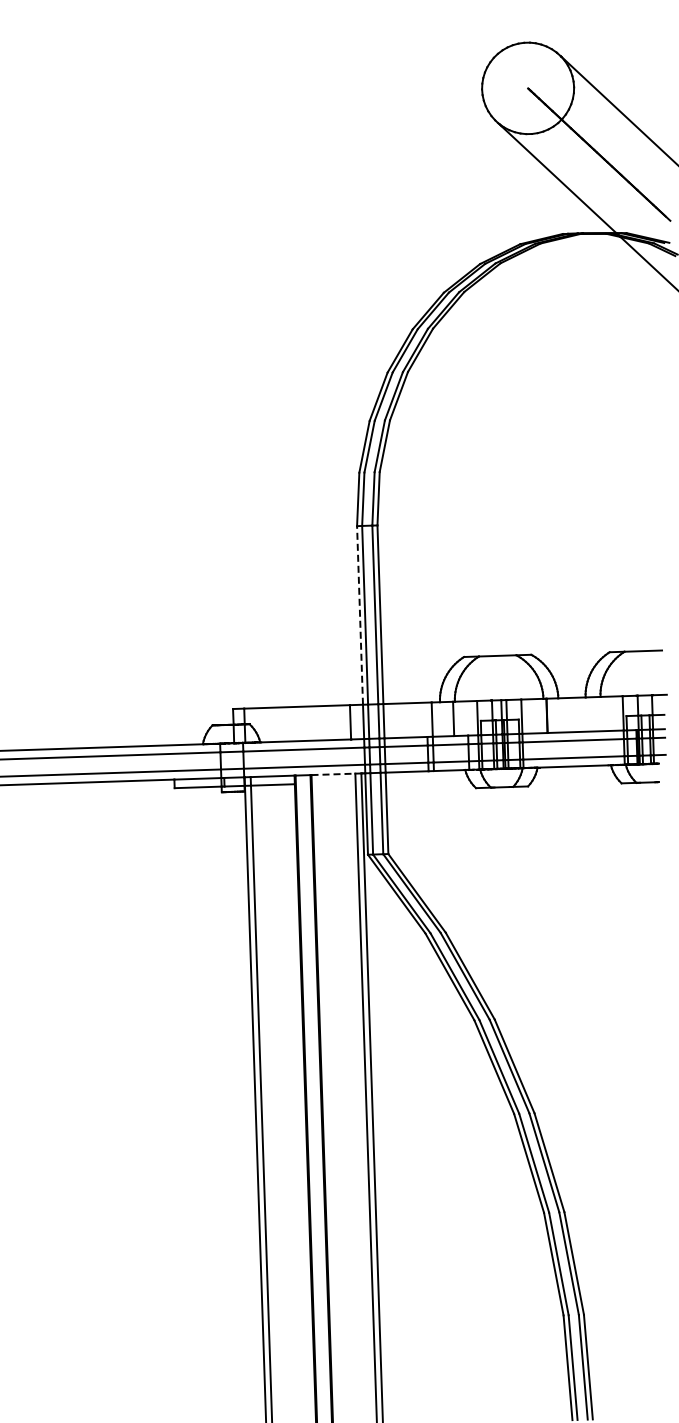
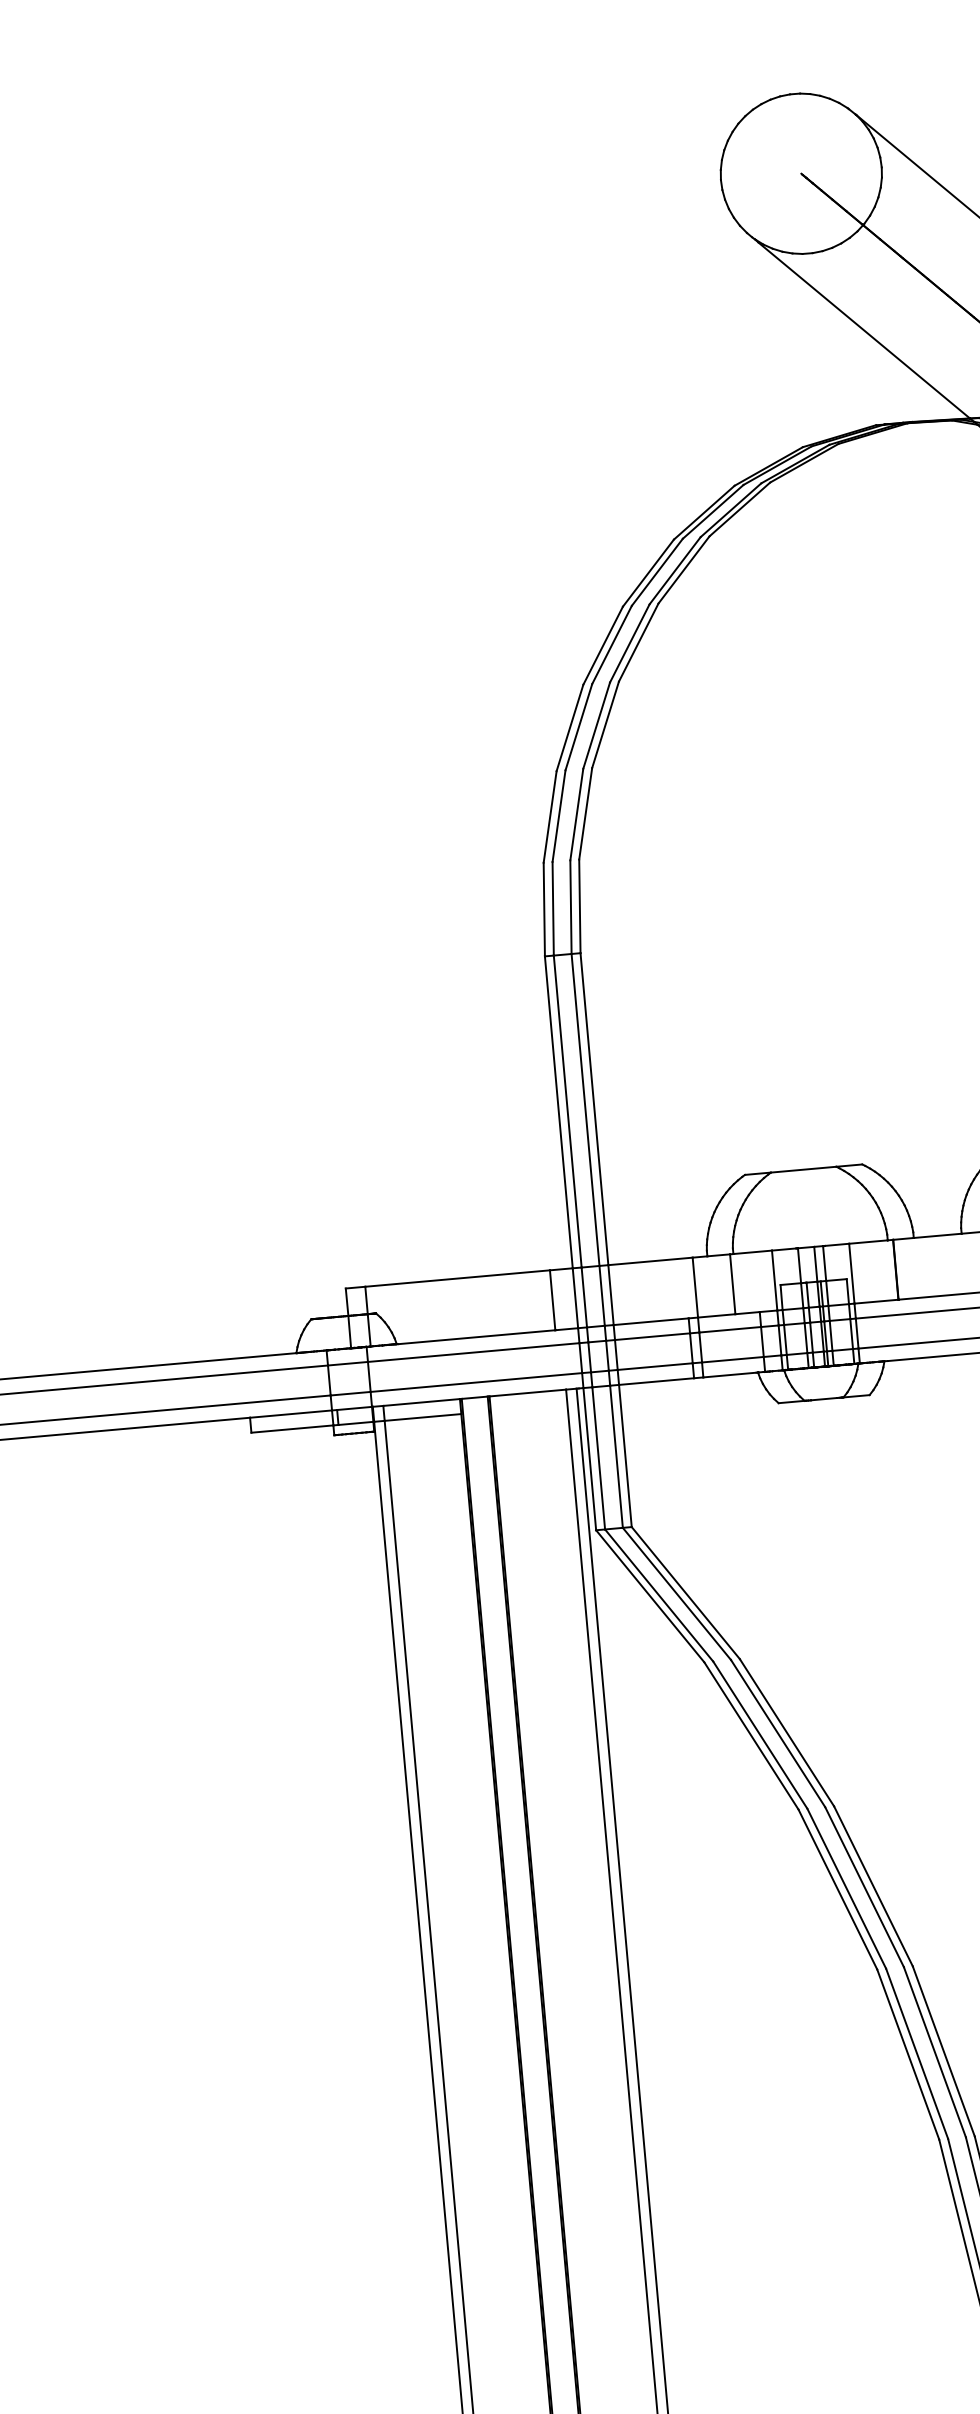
line: (360, 614) -> (559, 1110), dashed -> solid
line: (333, 774) -> (527, 1393), dashed -> solid

